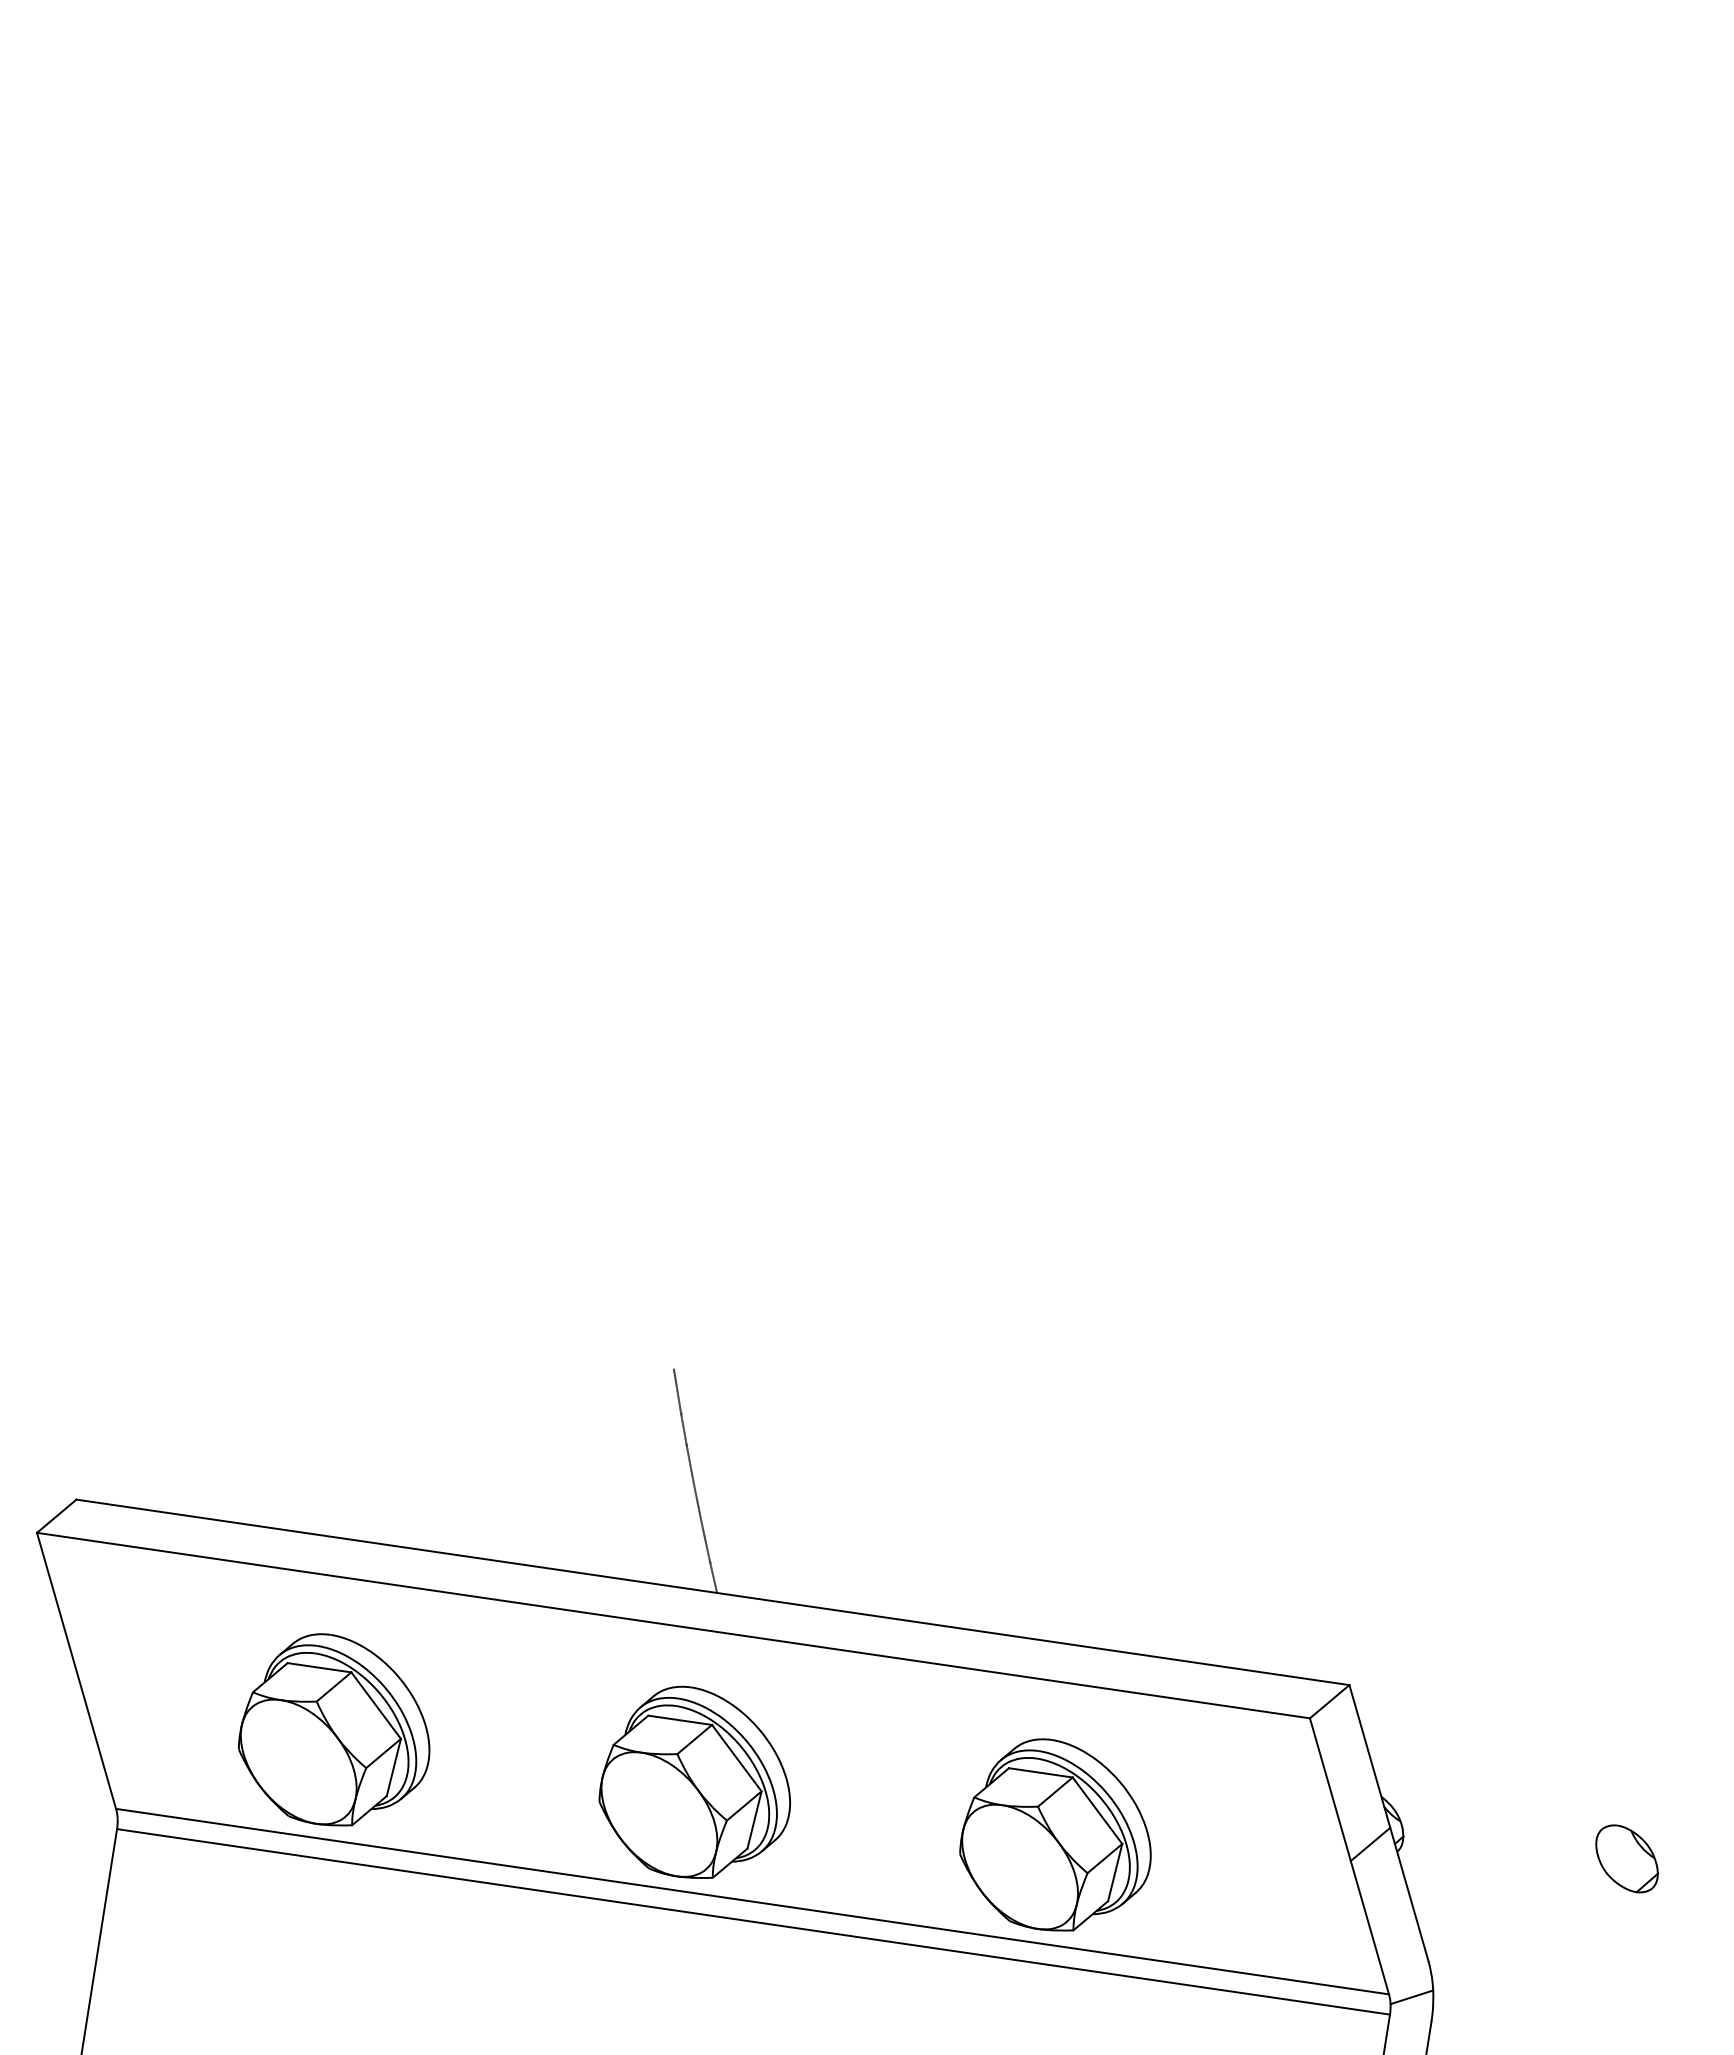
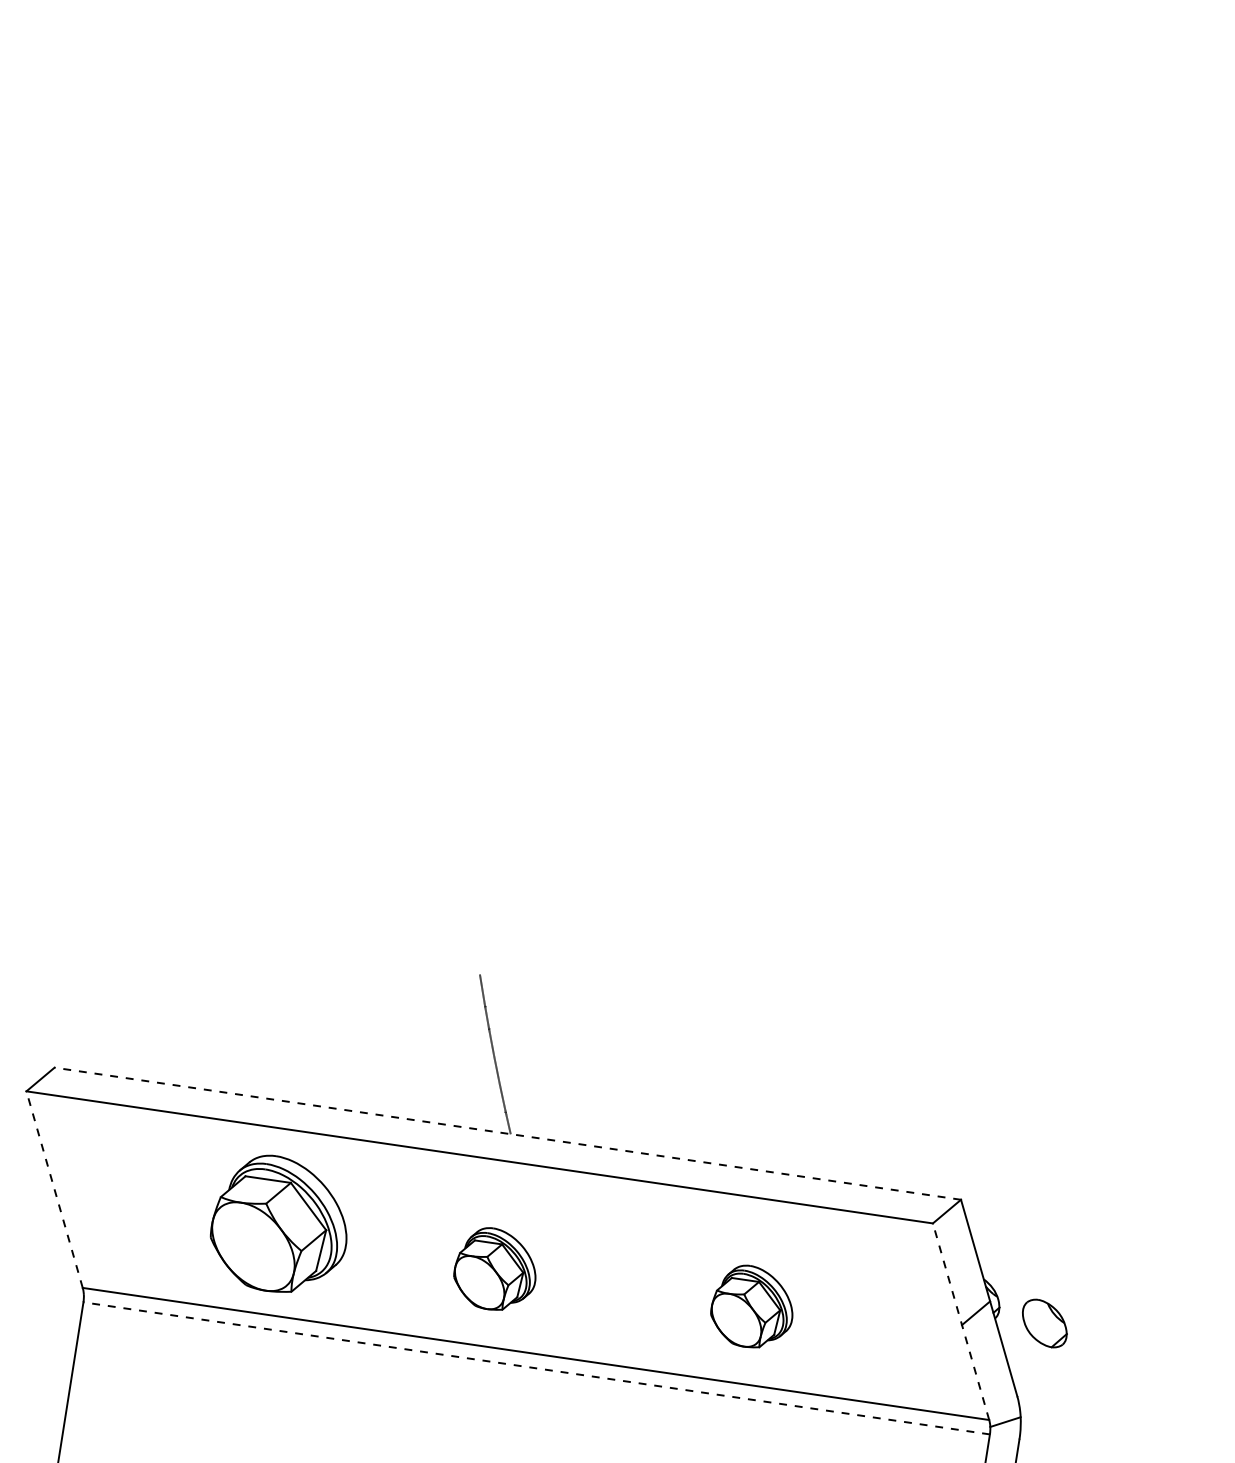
line: (712, 1592) -> (507, 1133), solid -> dashed
line: (76, 1670) -> (54, 1189), solid -> dashed
part: (334, 1729) -> (278, 1223), moved
part: (694, 1781) -> (494, 1268), size x0.6
part: (1055, 1834) -> (751, 1306), size x0.6
line: (1349, 1856) -> (961, 1321), solid -> dashed
part: (1627, 1858) -> (1045, 1323), moved
line: (753, 1921) -> (536, 1368), solid -> dashed

